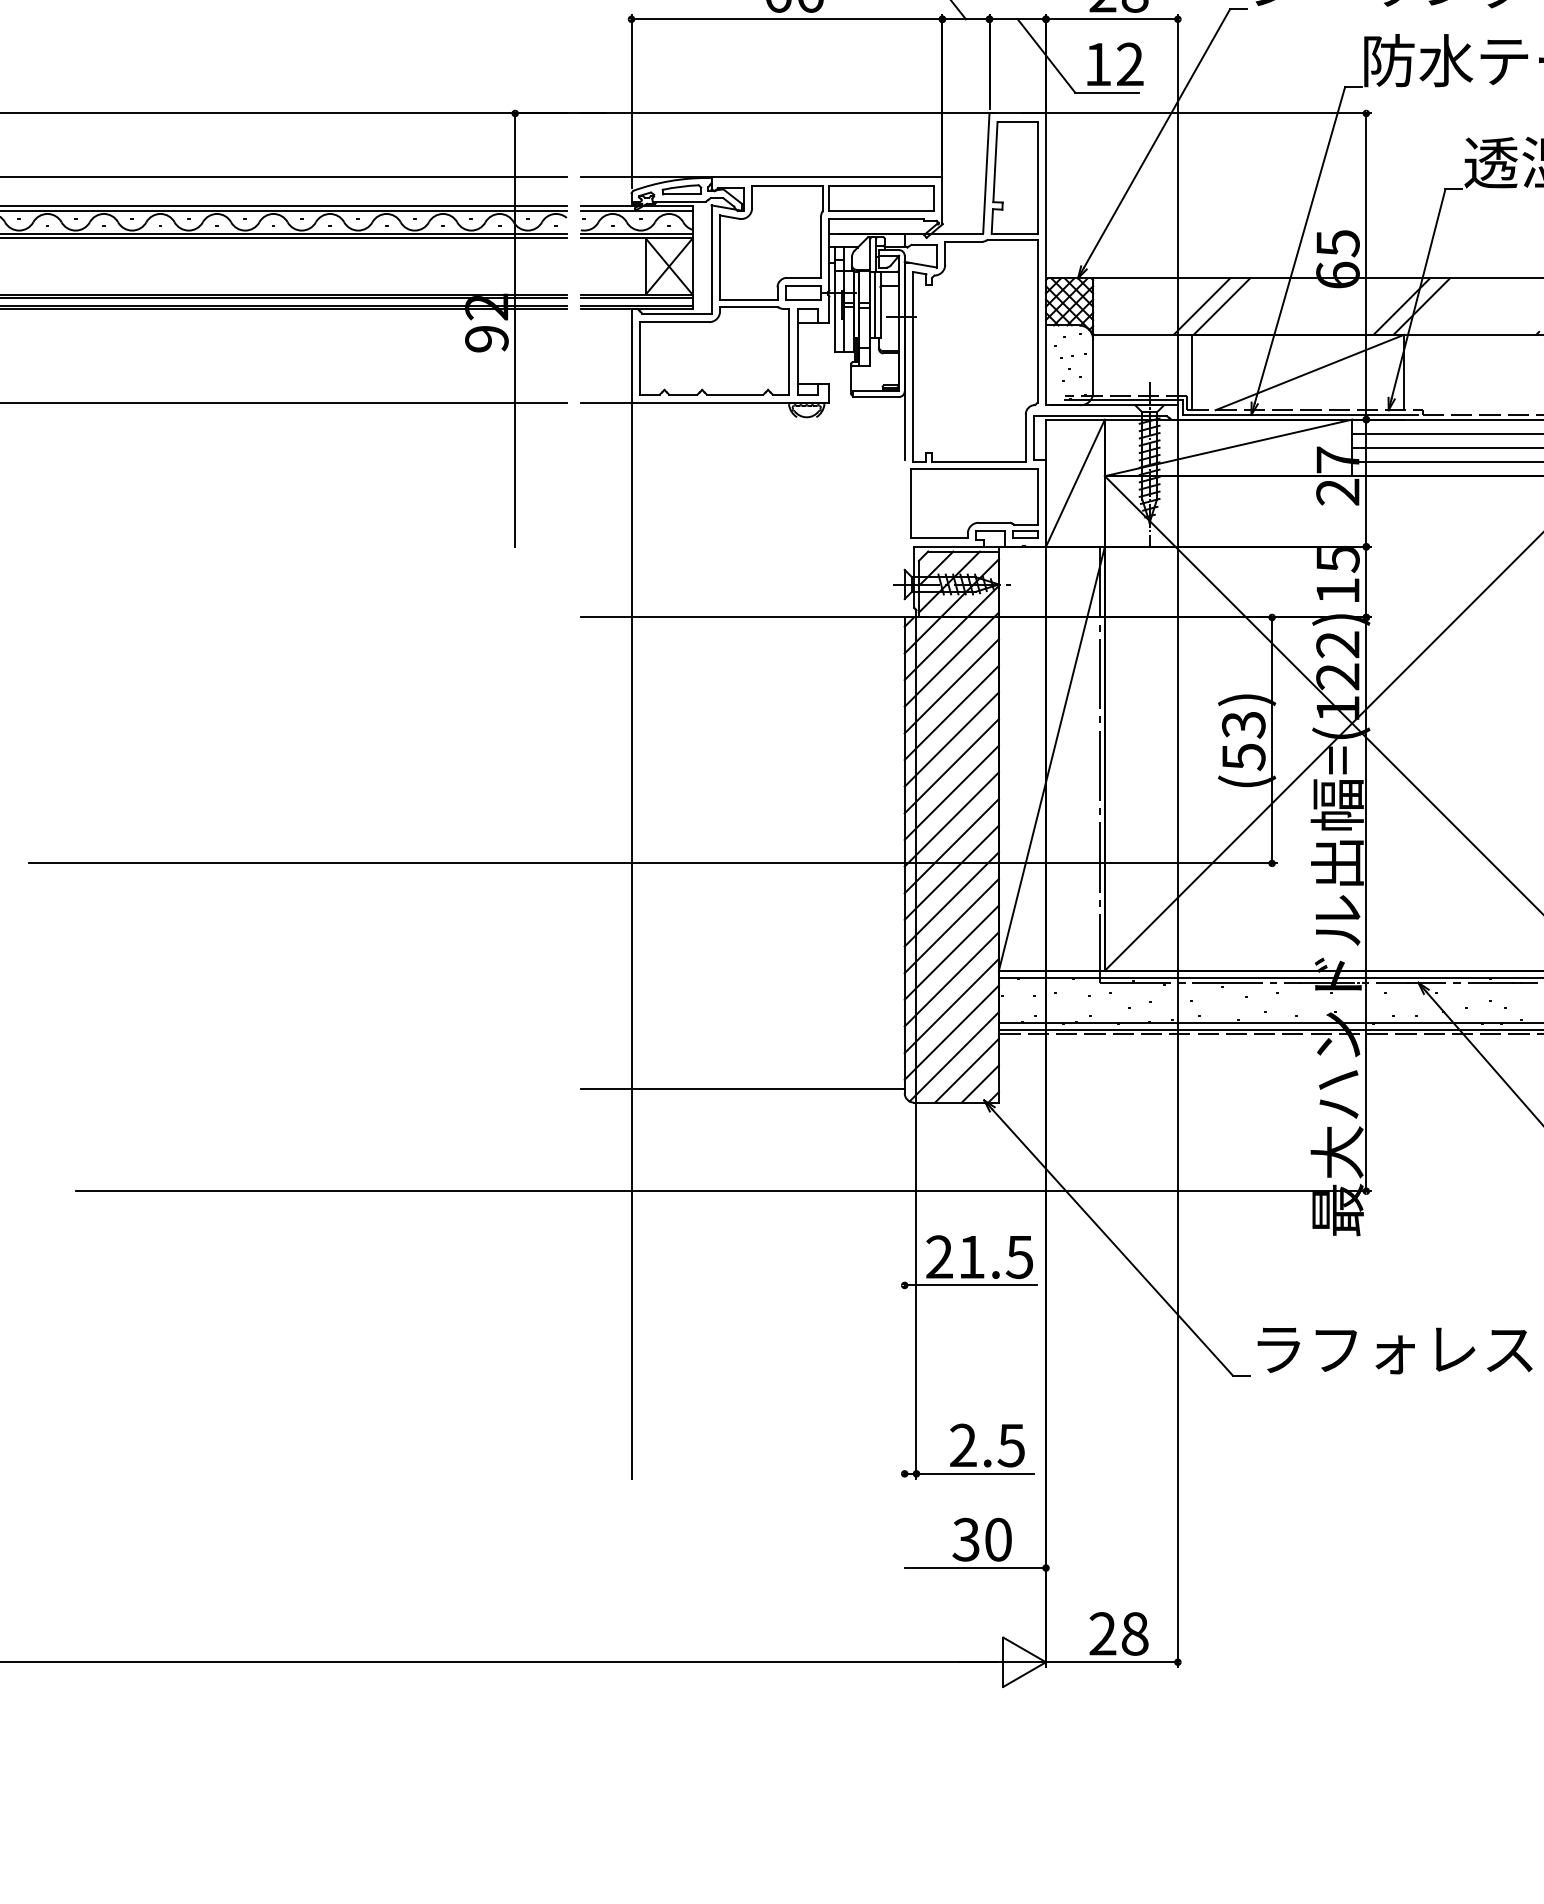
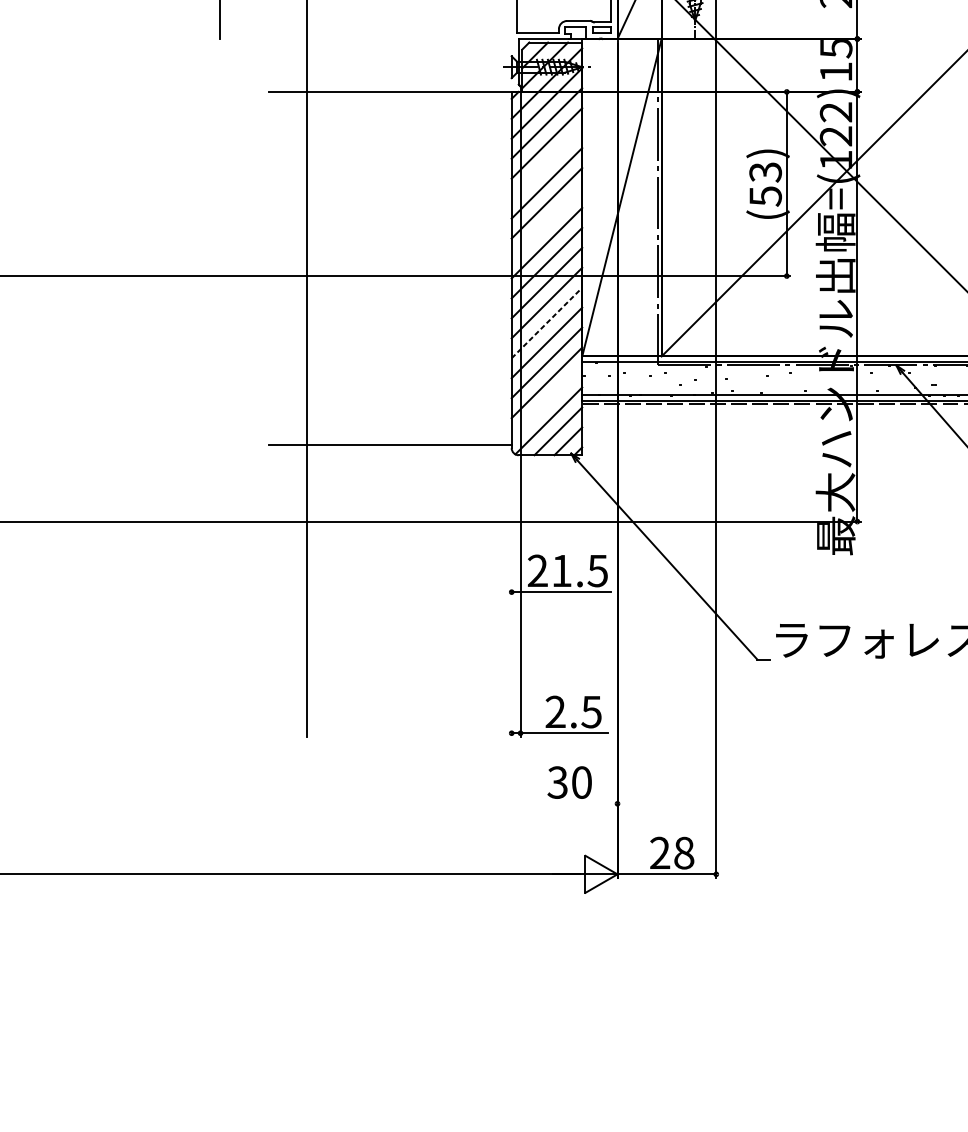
line: (951, 712) -> (546, 163), removed
line: (951, 792) -> (546, 222), removed
line: (951, 926) -> (546, 323), solid -> dashed
line: (951, 1032) -> (546, 402), removed
line: (975, 1568) -> (564, 804), removed

